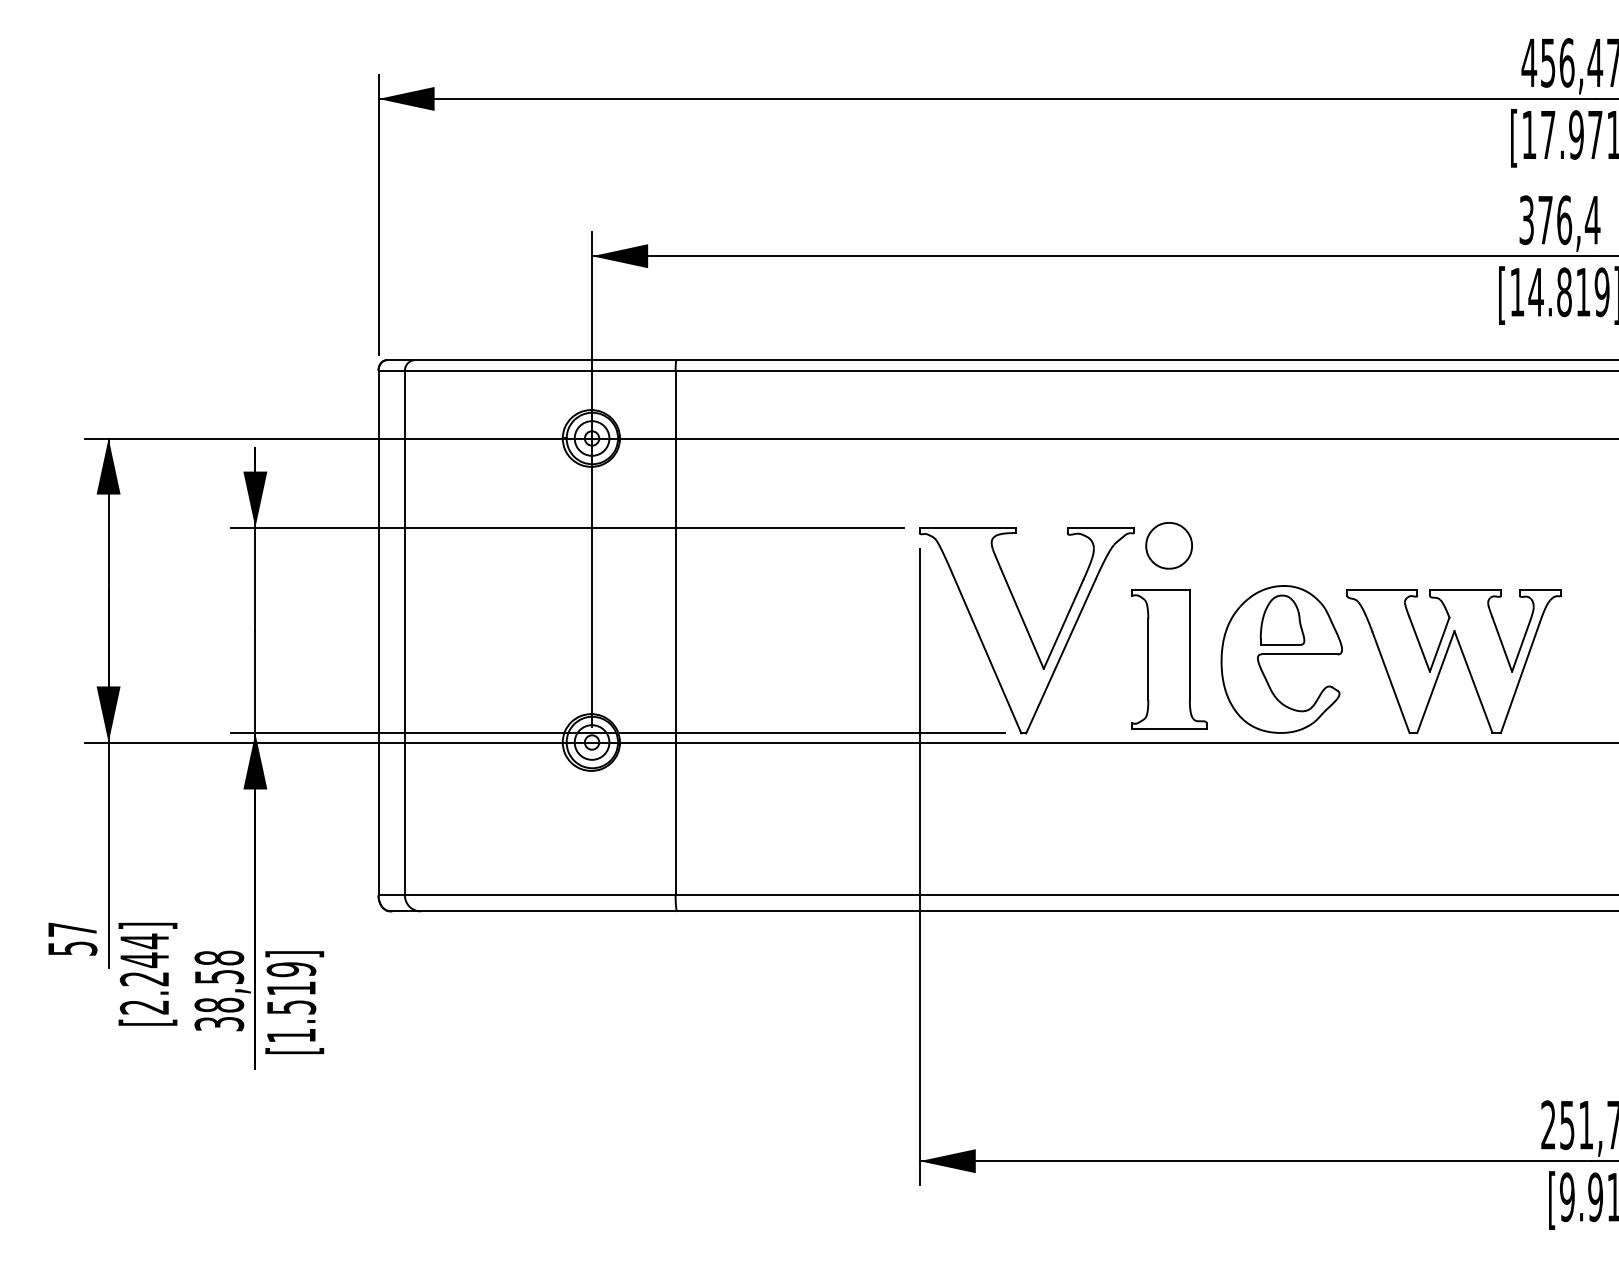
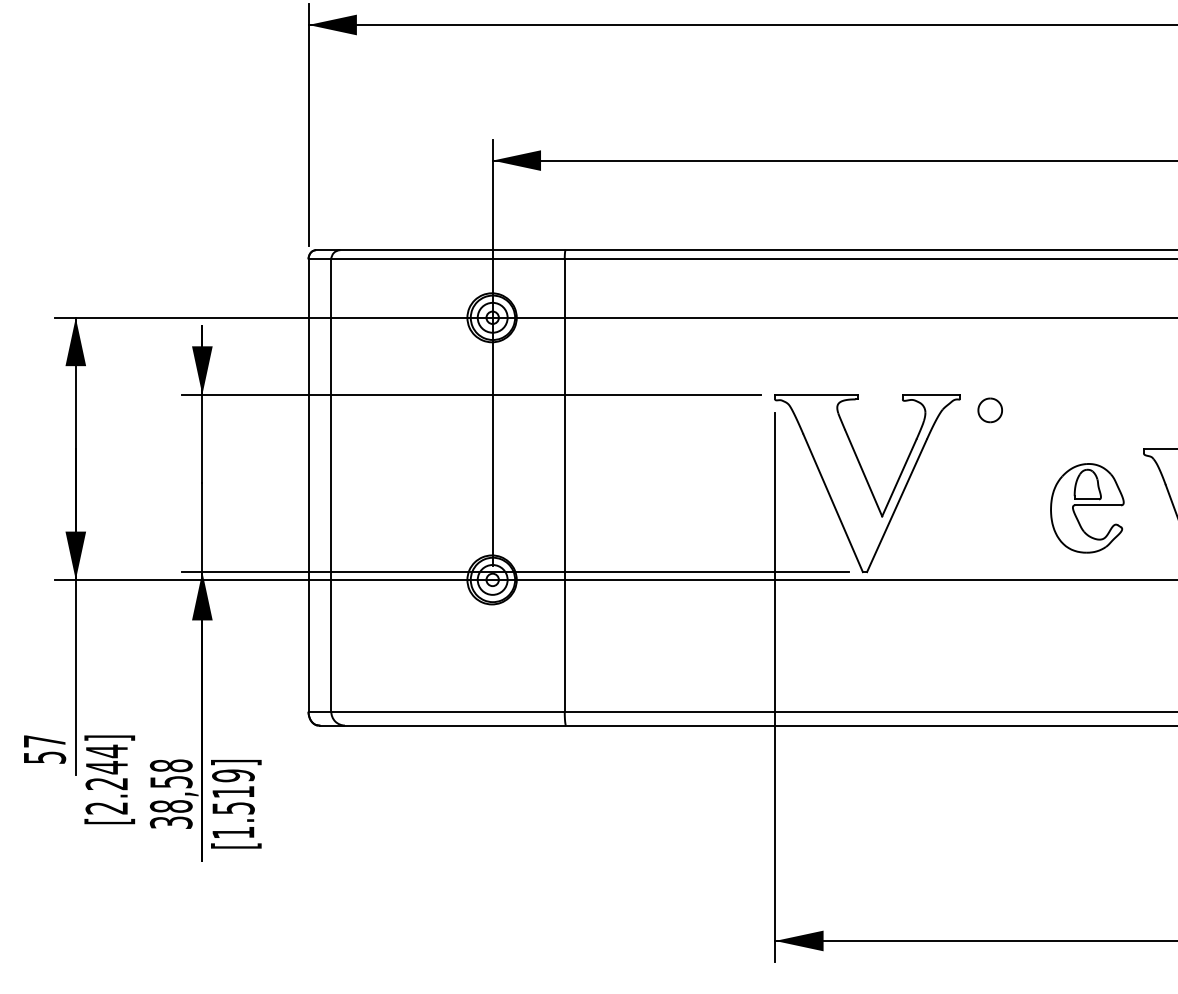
part: (1168, 545) -> (989, 410), size x0.6
part: (1169, 659) -> (990, 508), removed
part: (1281, 659) -> (1087, 508), size x0.7

